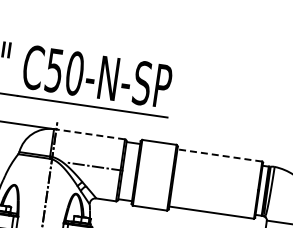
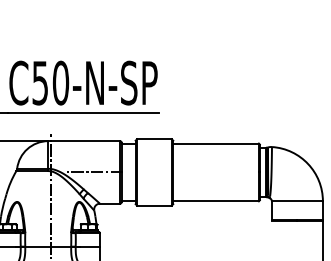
line: (89, 134) -> (84, 141), dashed -> solid
line: (220, 155) -> (216, 143), dashed -> solid

